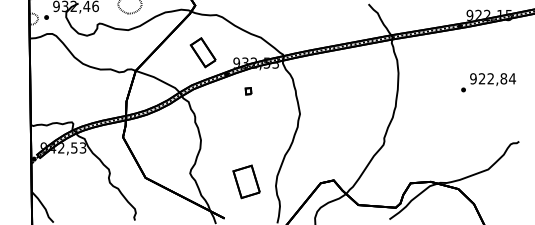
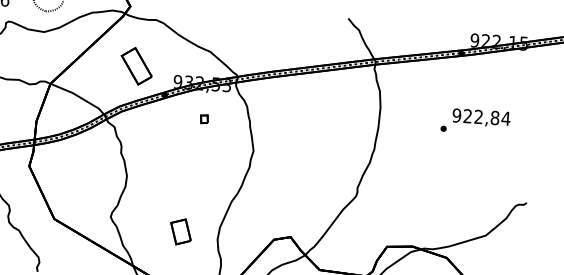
text: (488, 82) -> (475, 121), moved
part: (248, 91) -> (204, 119), moved
part: (246, 181) -> (180, 231), size x0.62

